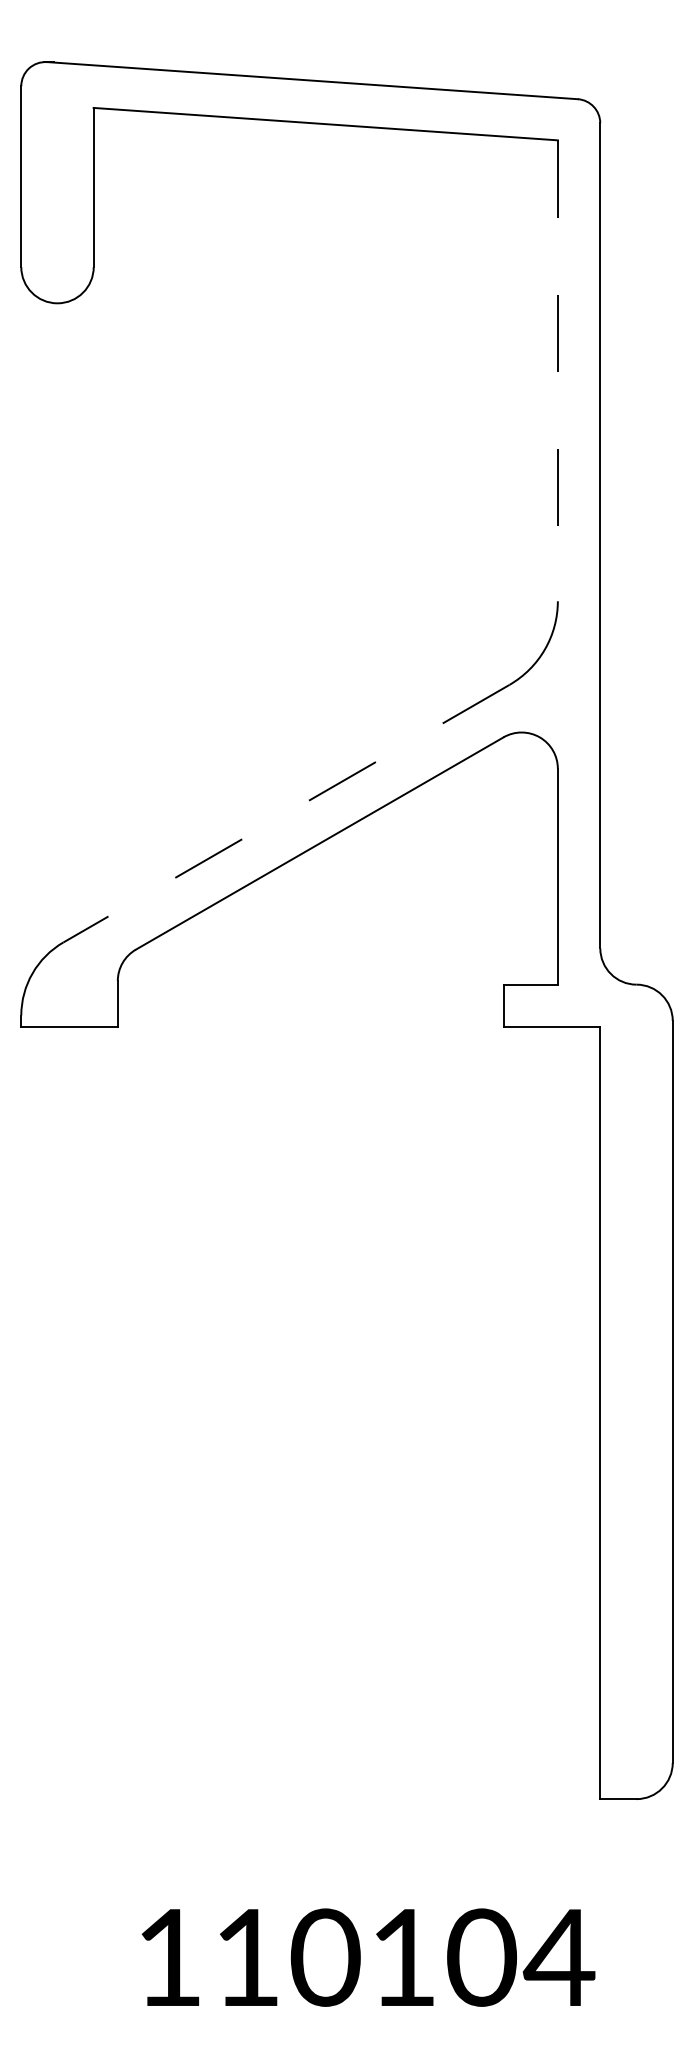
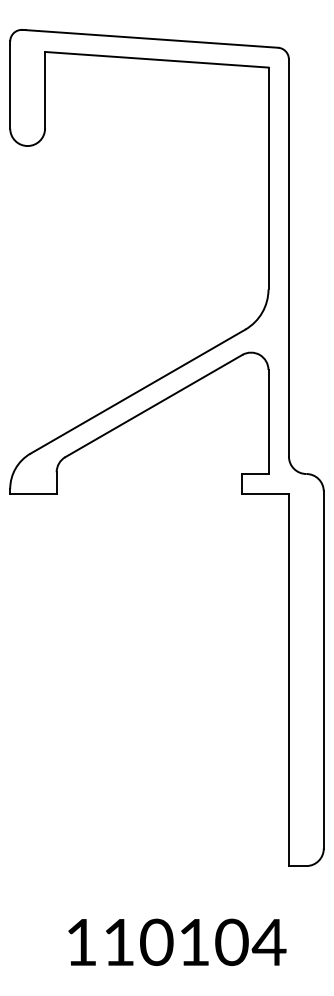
line: (557, 370) -> (268, 178), dashed -> solid
line: (285, 813) -> (137, 391), dashed -> solid

